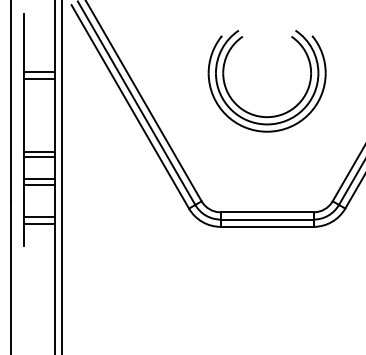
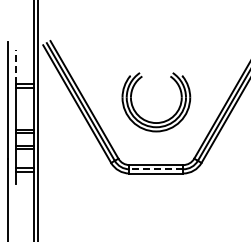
line: (23, 43) -> (15, 67), solid -> dashed
part: (272, 114) -> (159, 121), moved
line: (267, 219) -> (156, 169), solid -> dashed

